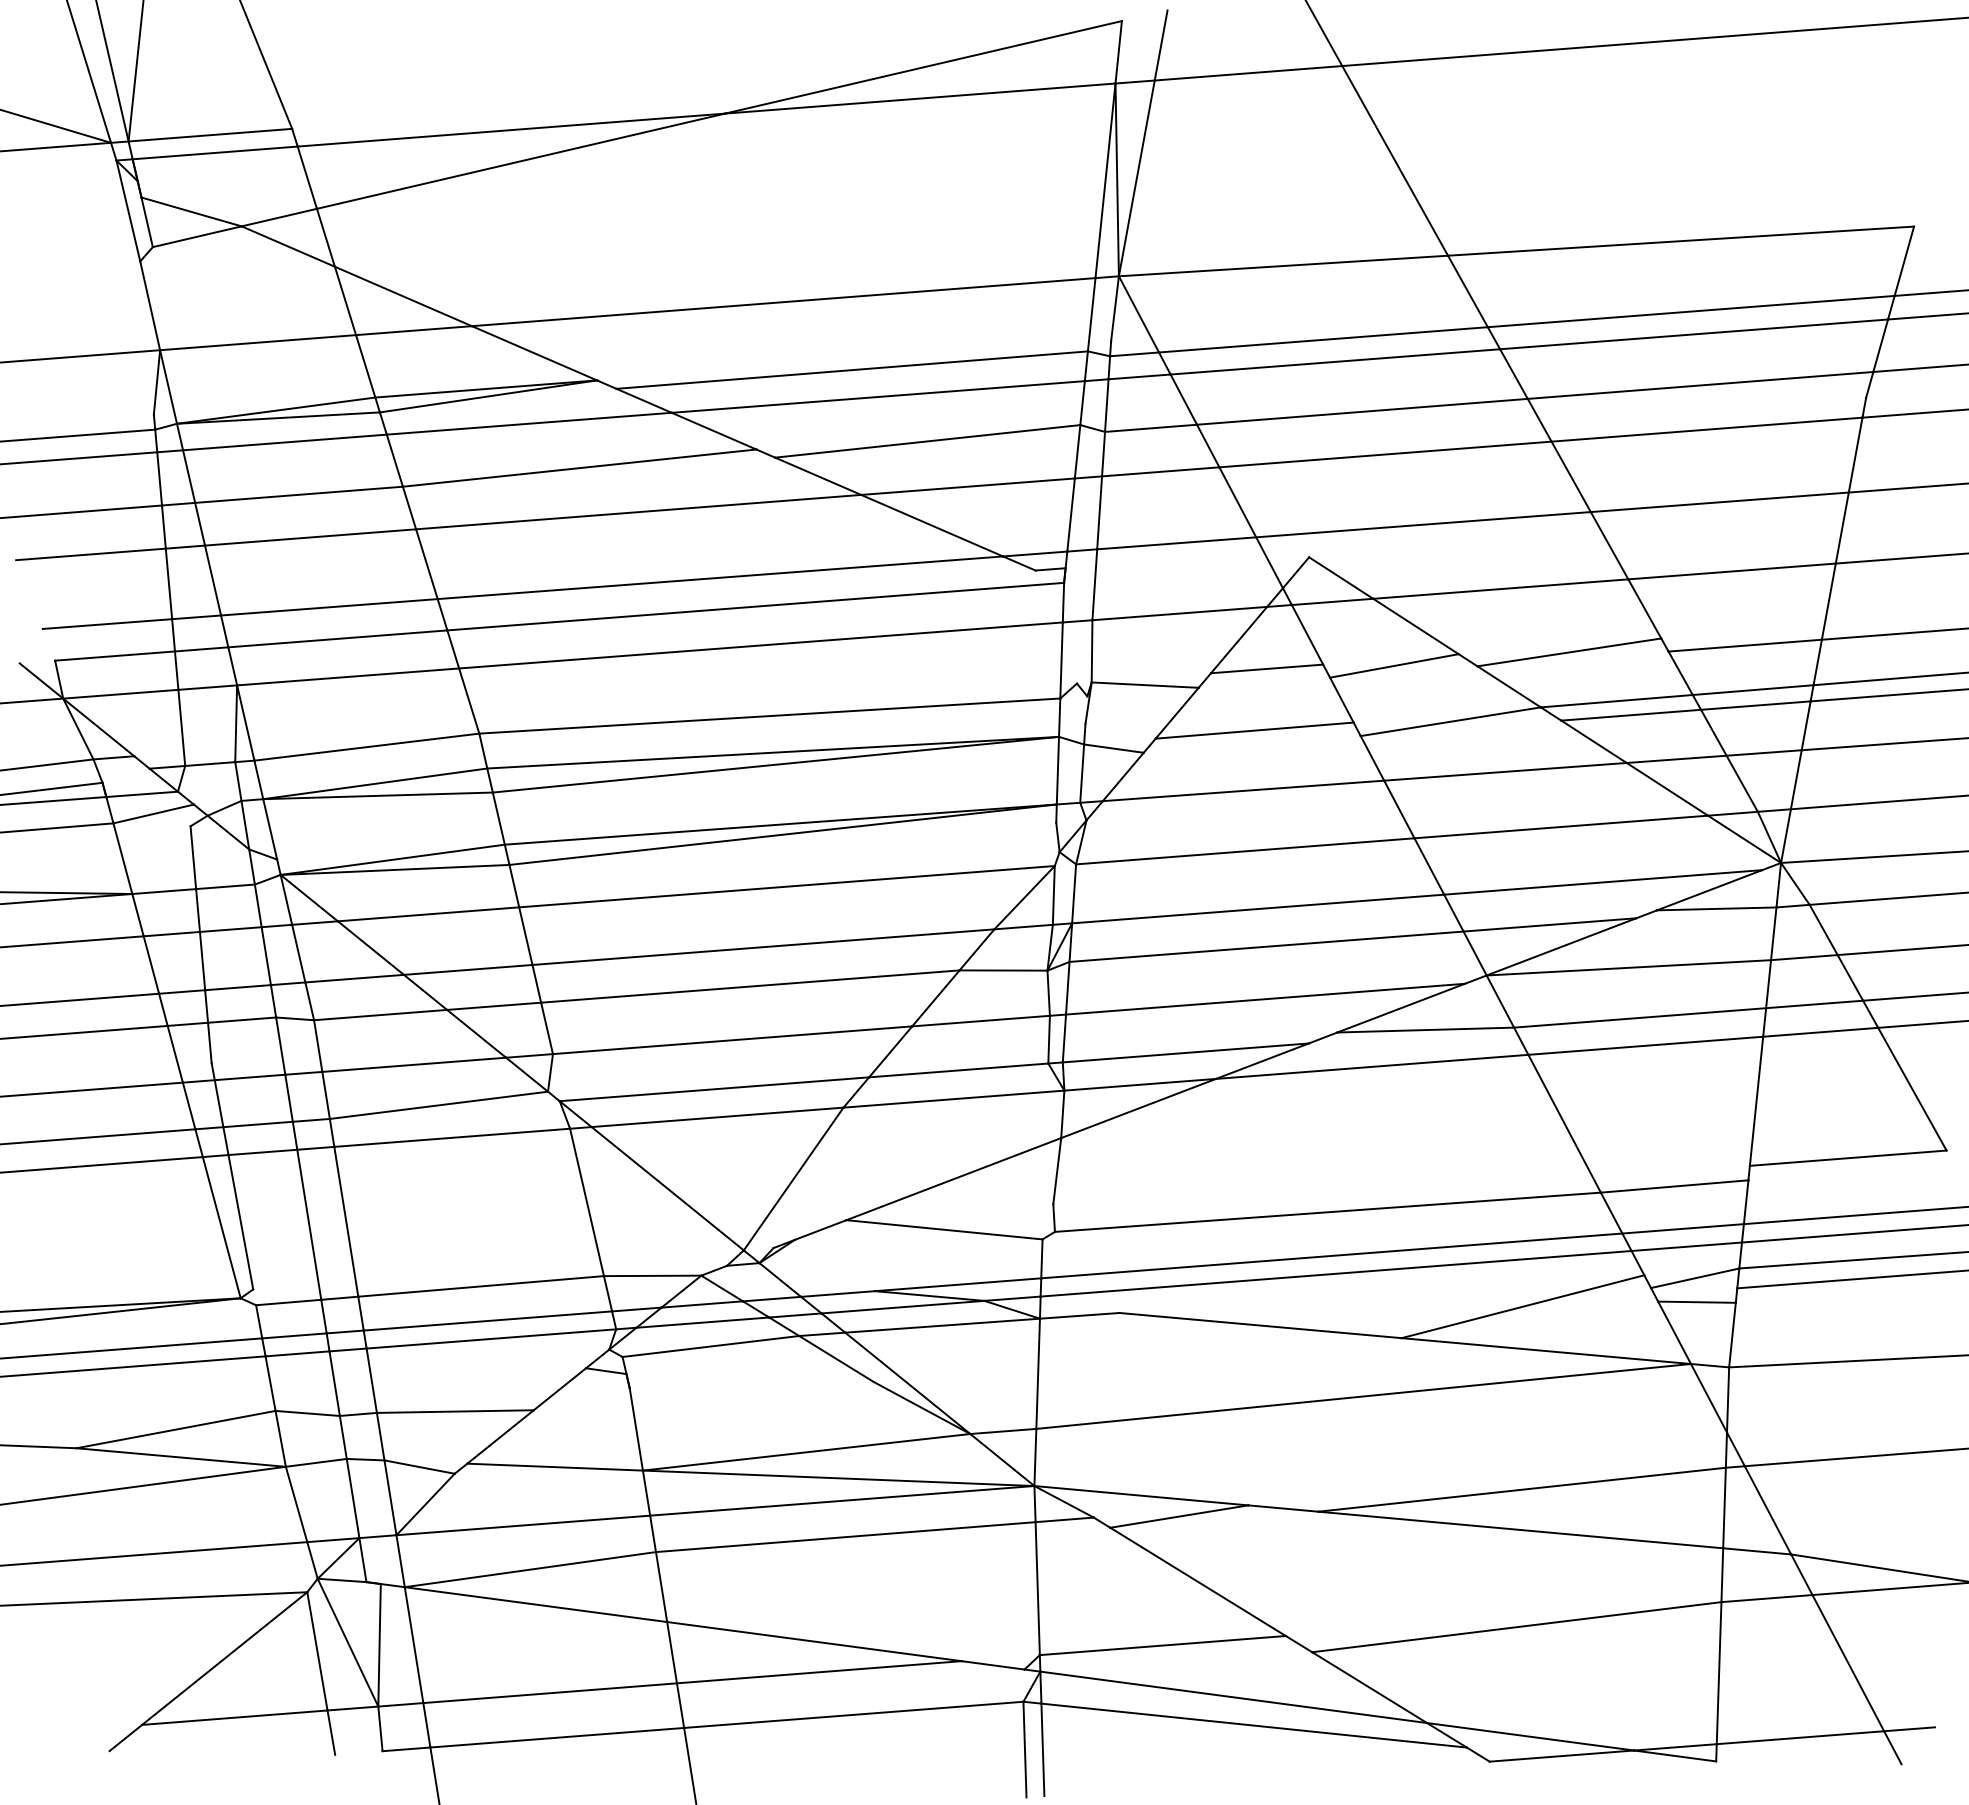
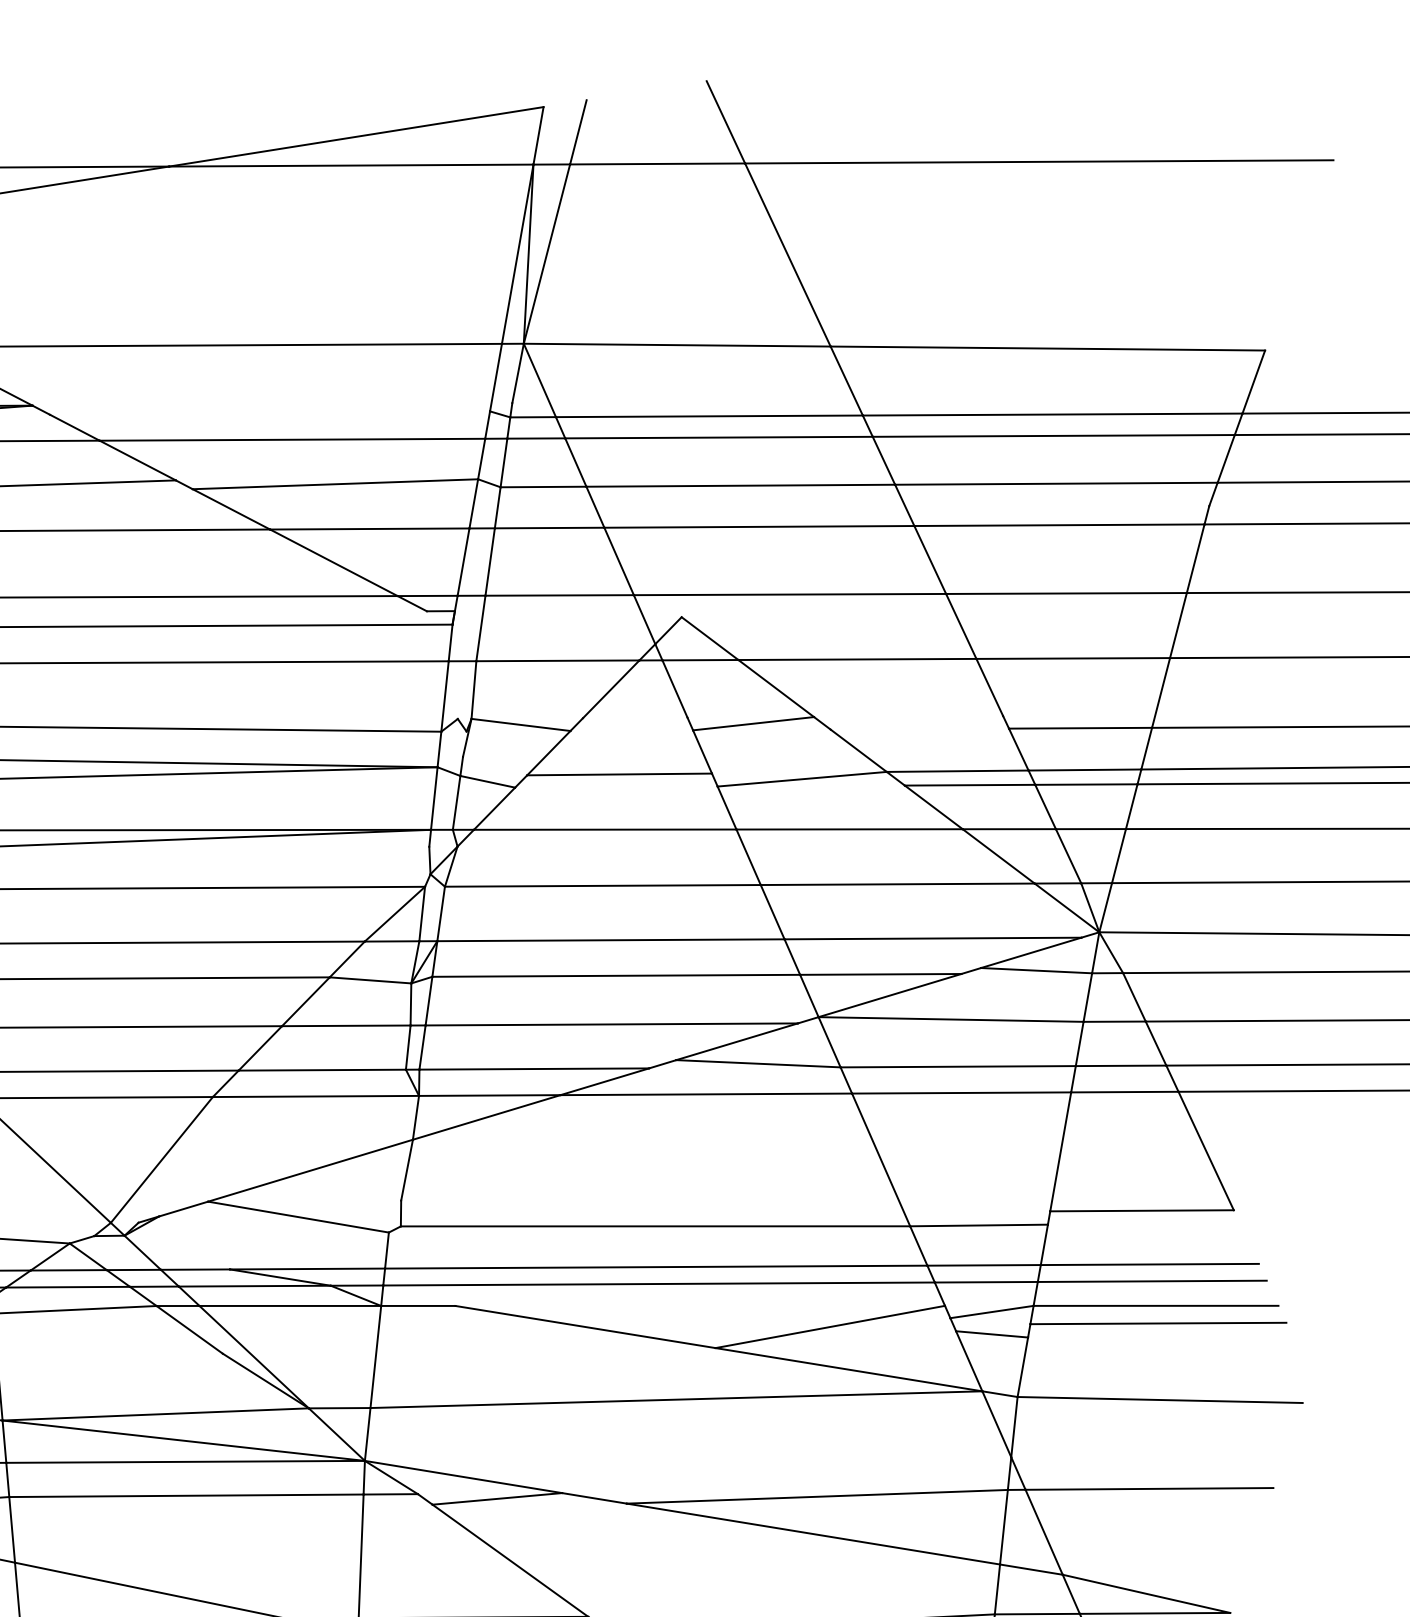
line: (851, 369) -> (269, 412), removed
line: (1569, 652) -> (916, 722), removed
line: (1267, 668) -> (635, 717), removed

